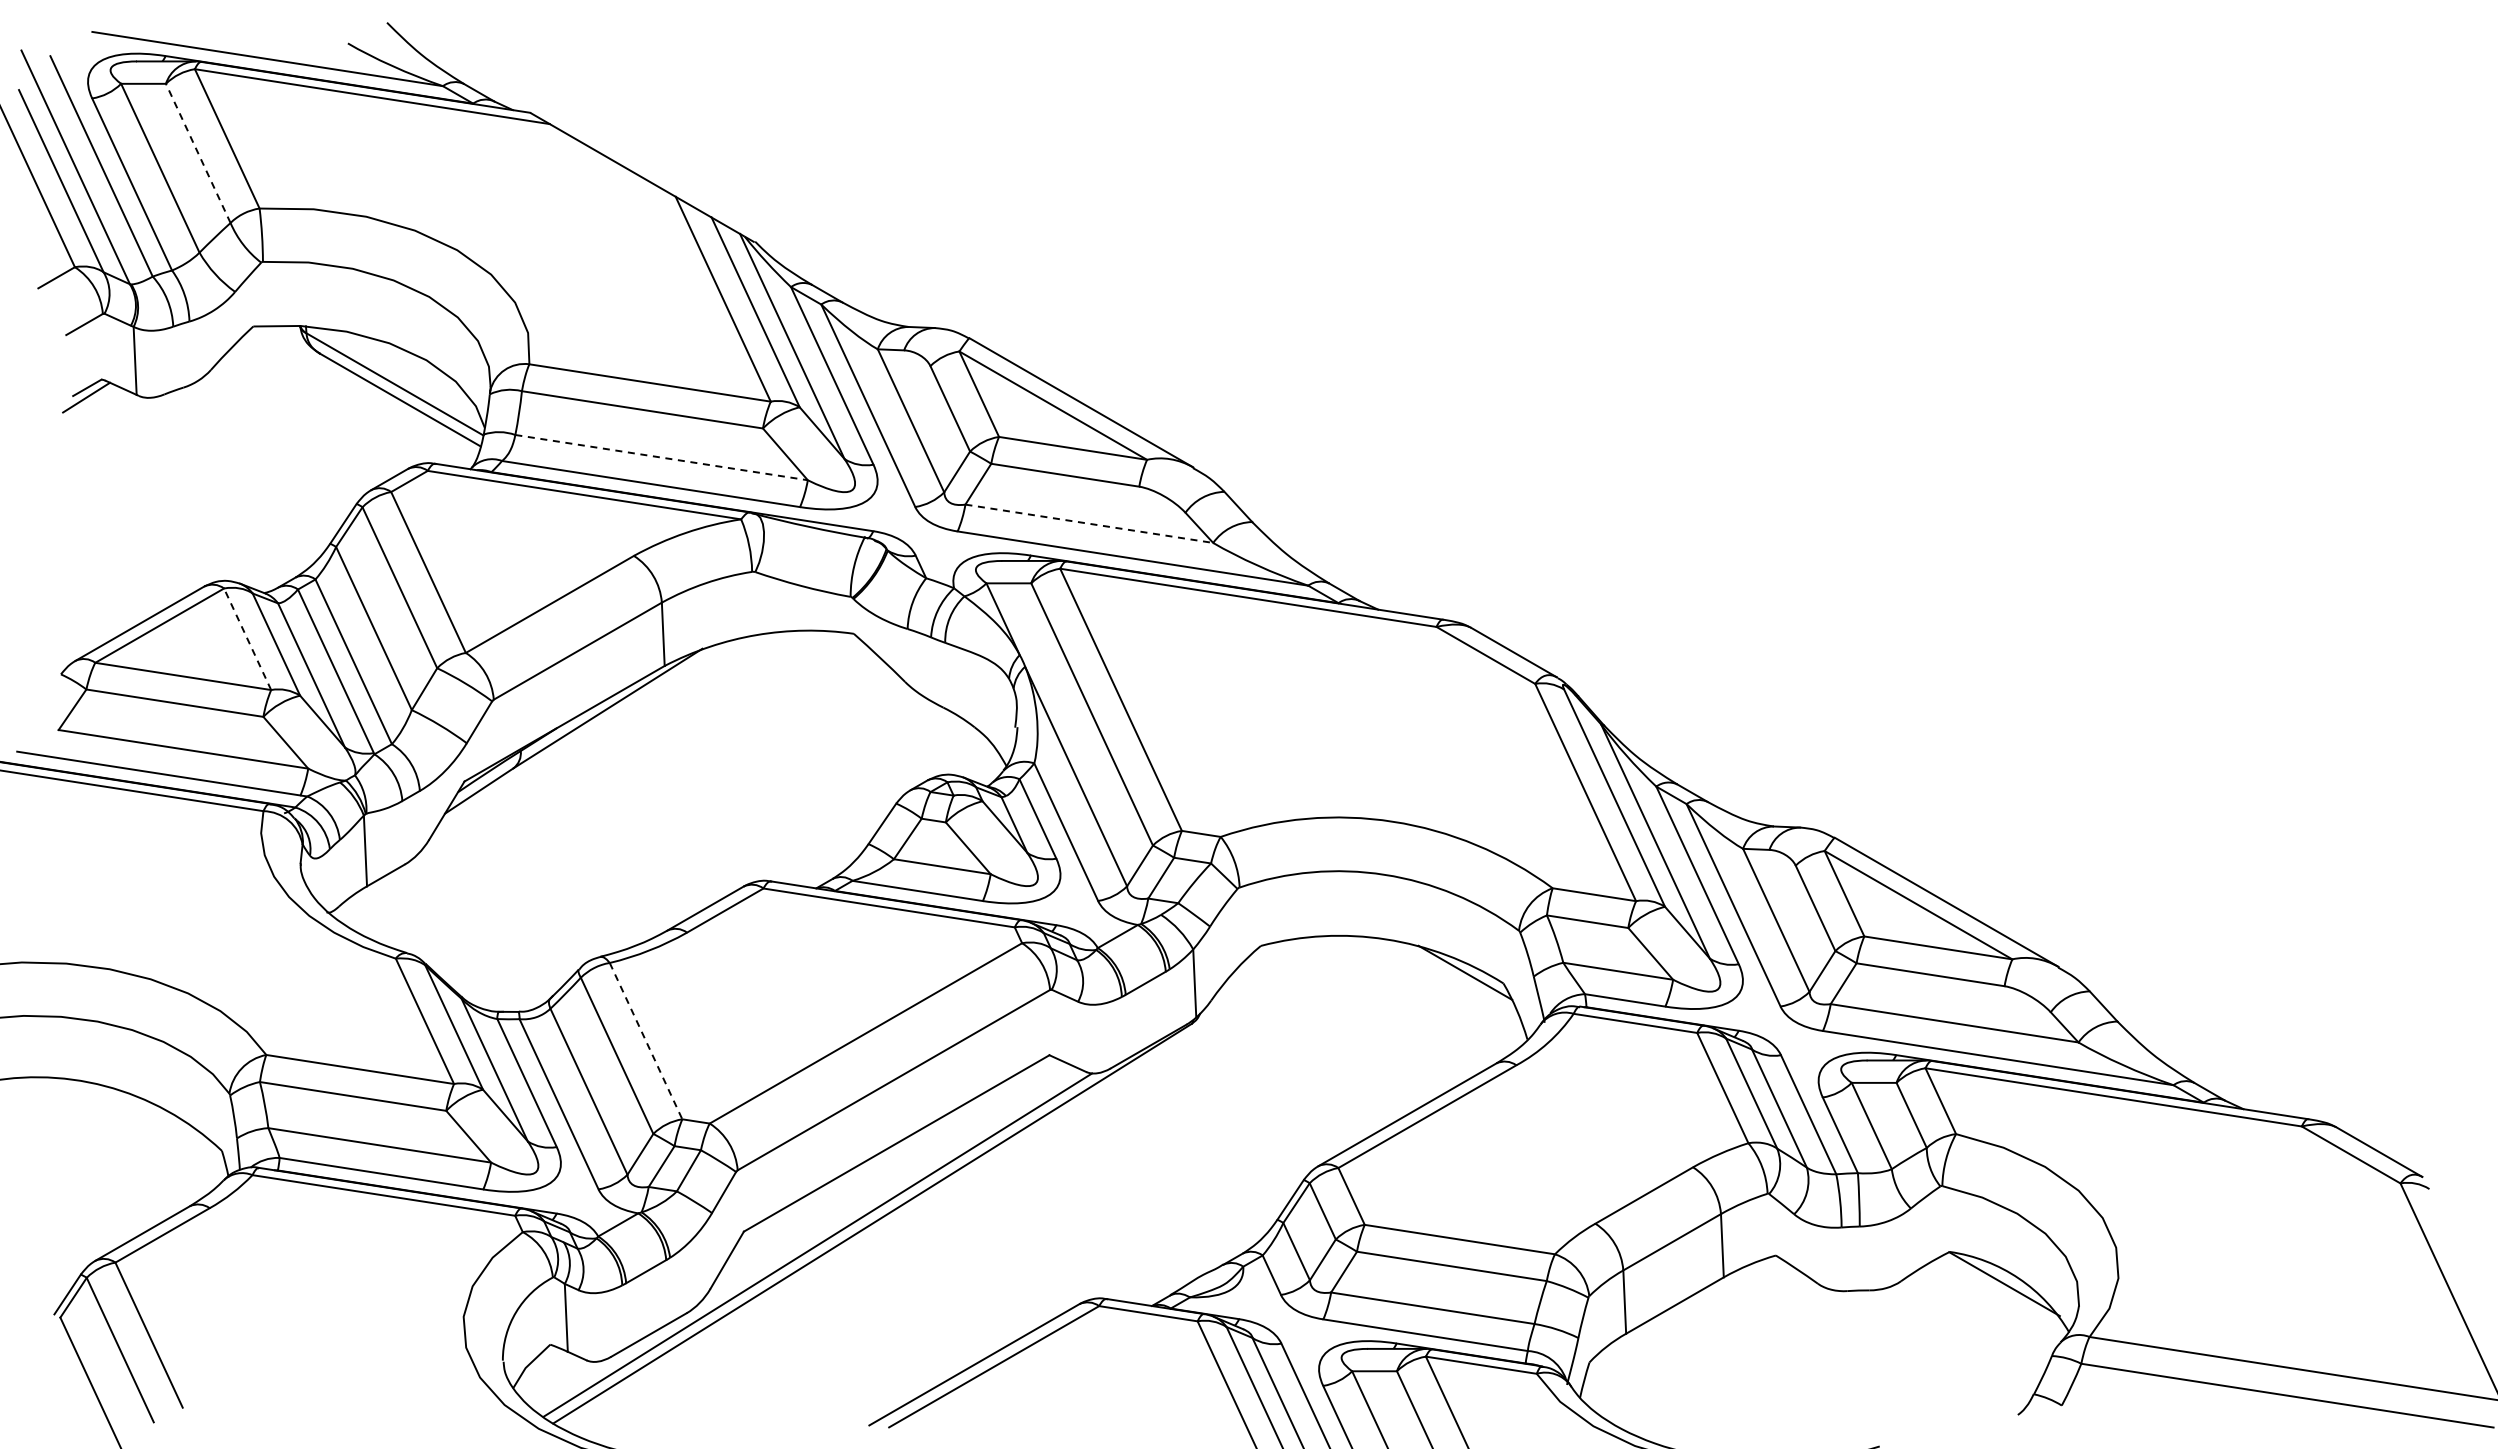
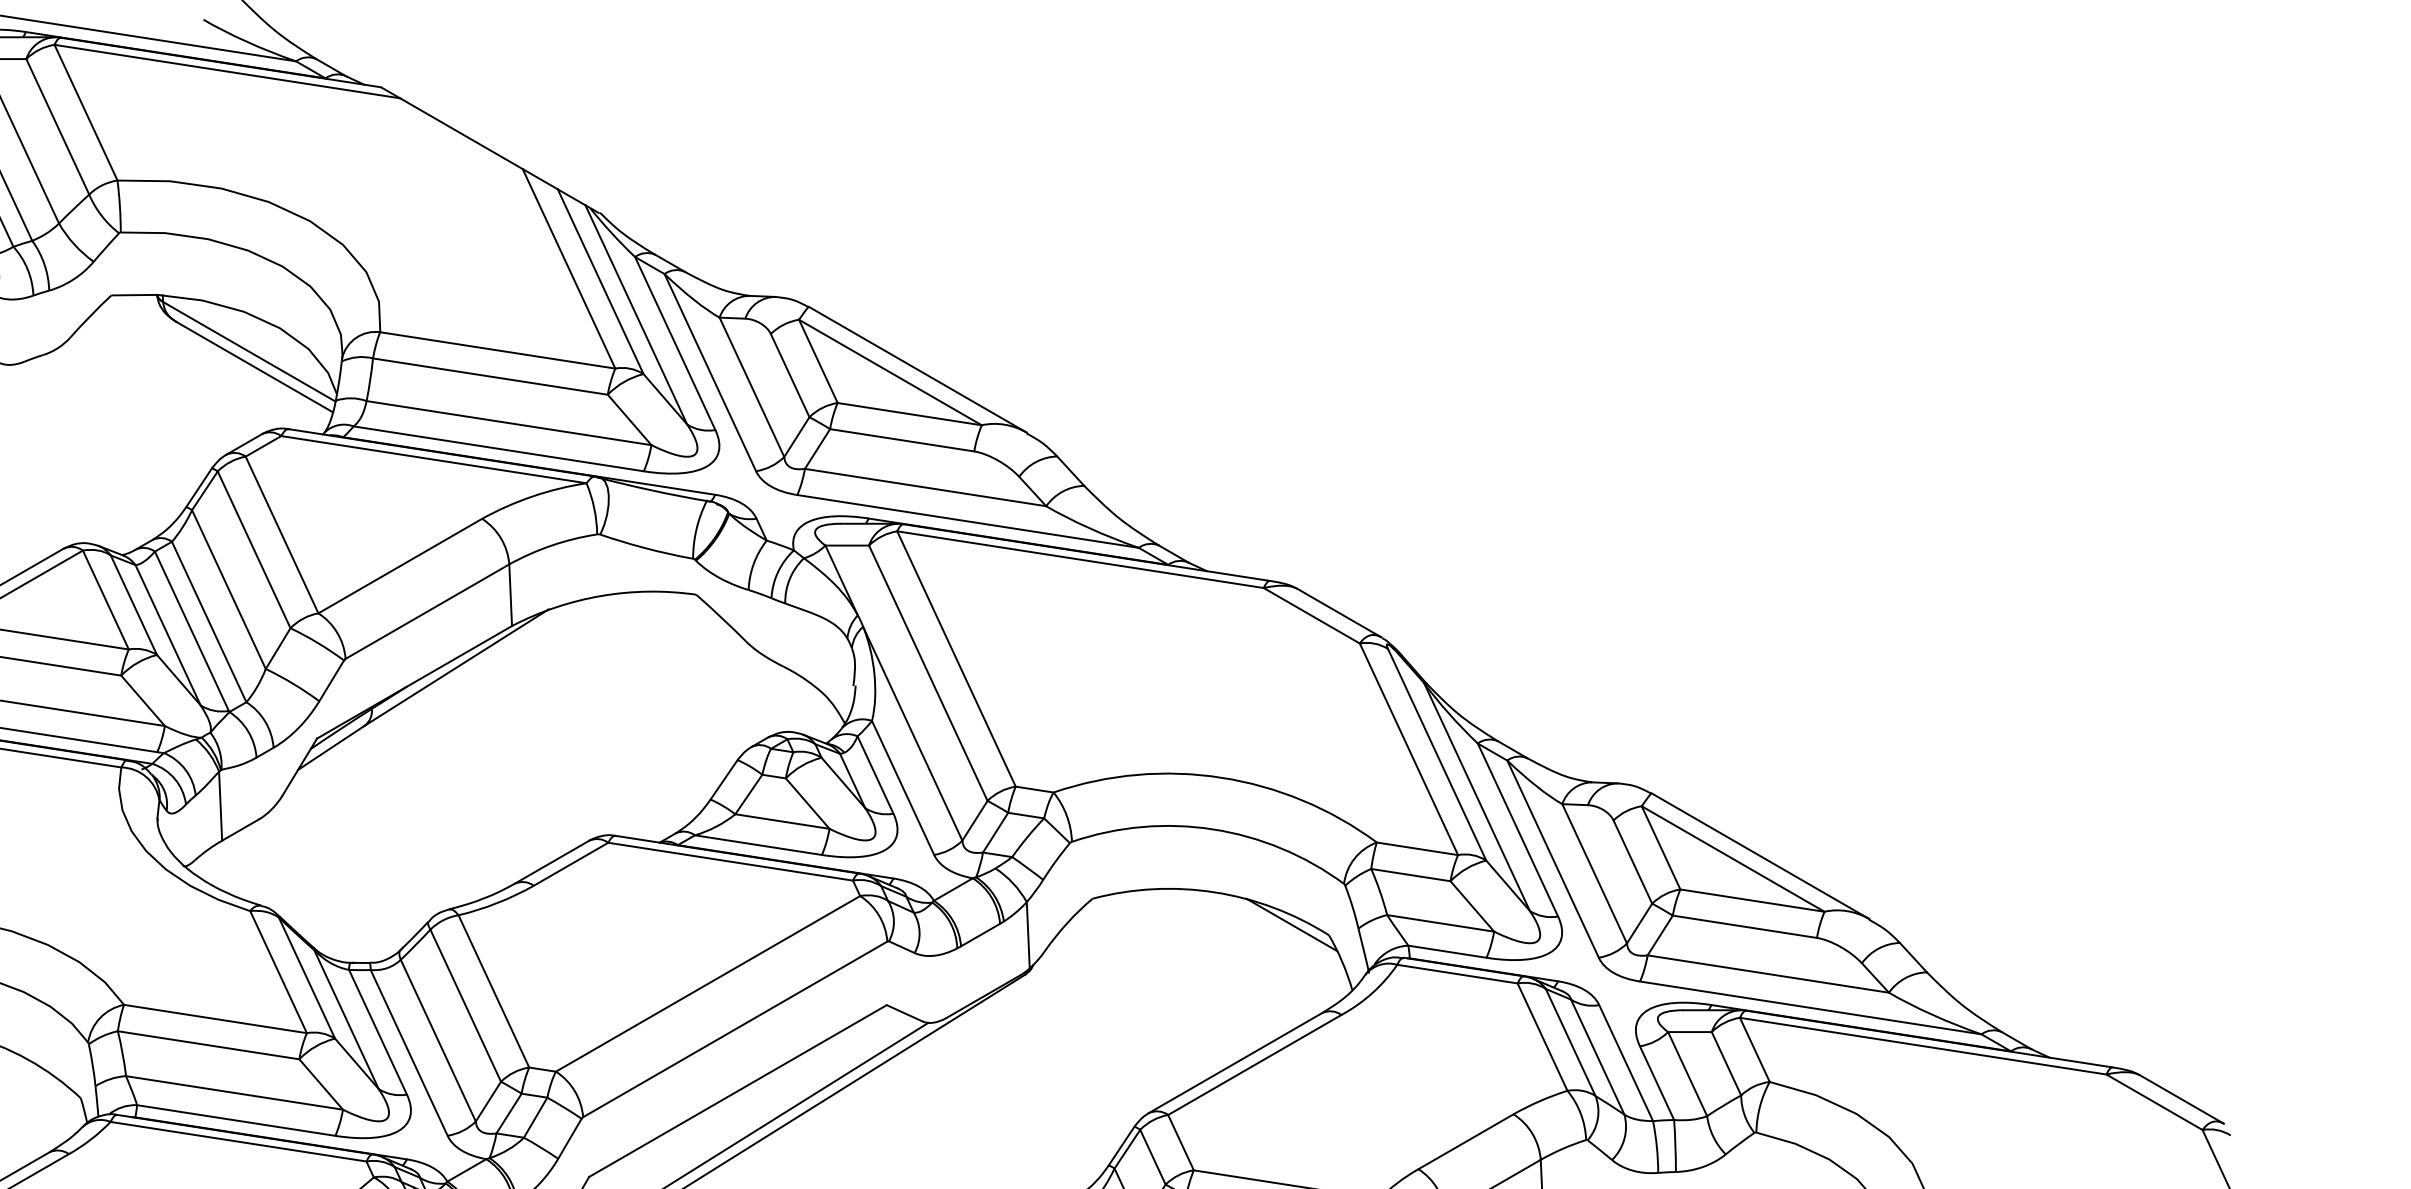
line: (198, 153) -> (58, 126), dashed -> solid
line: (661, 457) -> (508, 423), dashed -> solid
line: (1089, 523) -> (925, 487), dashed -> solid
line: (247, 639) -> (105, 600), dashed -> solid
line: (646, 1041) -> (494, 991), dashed -> solid

